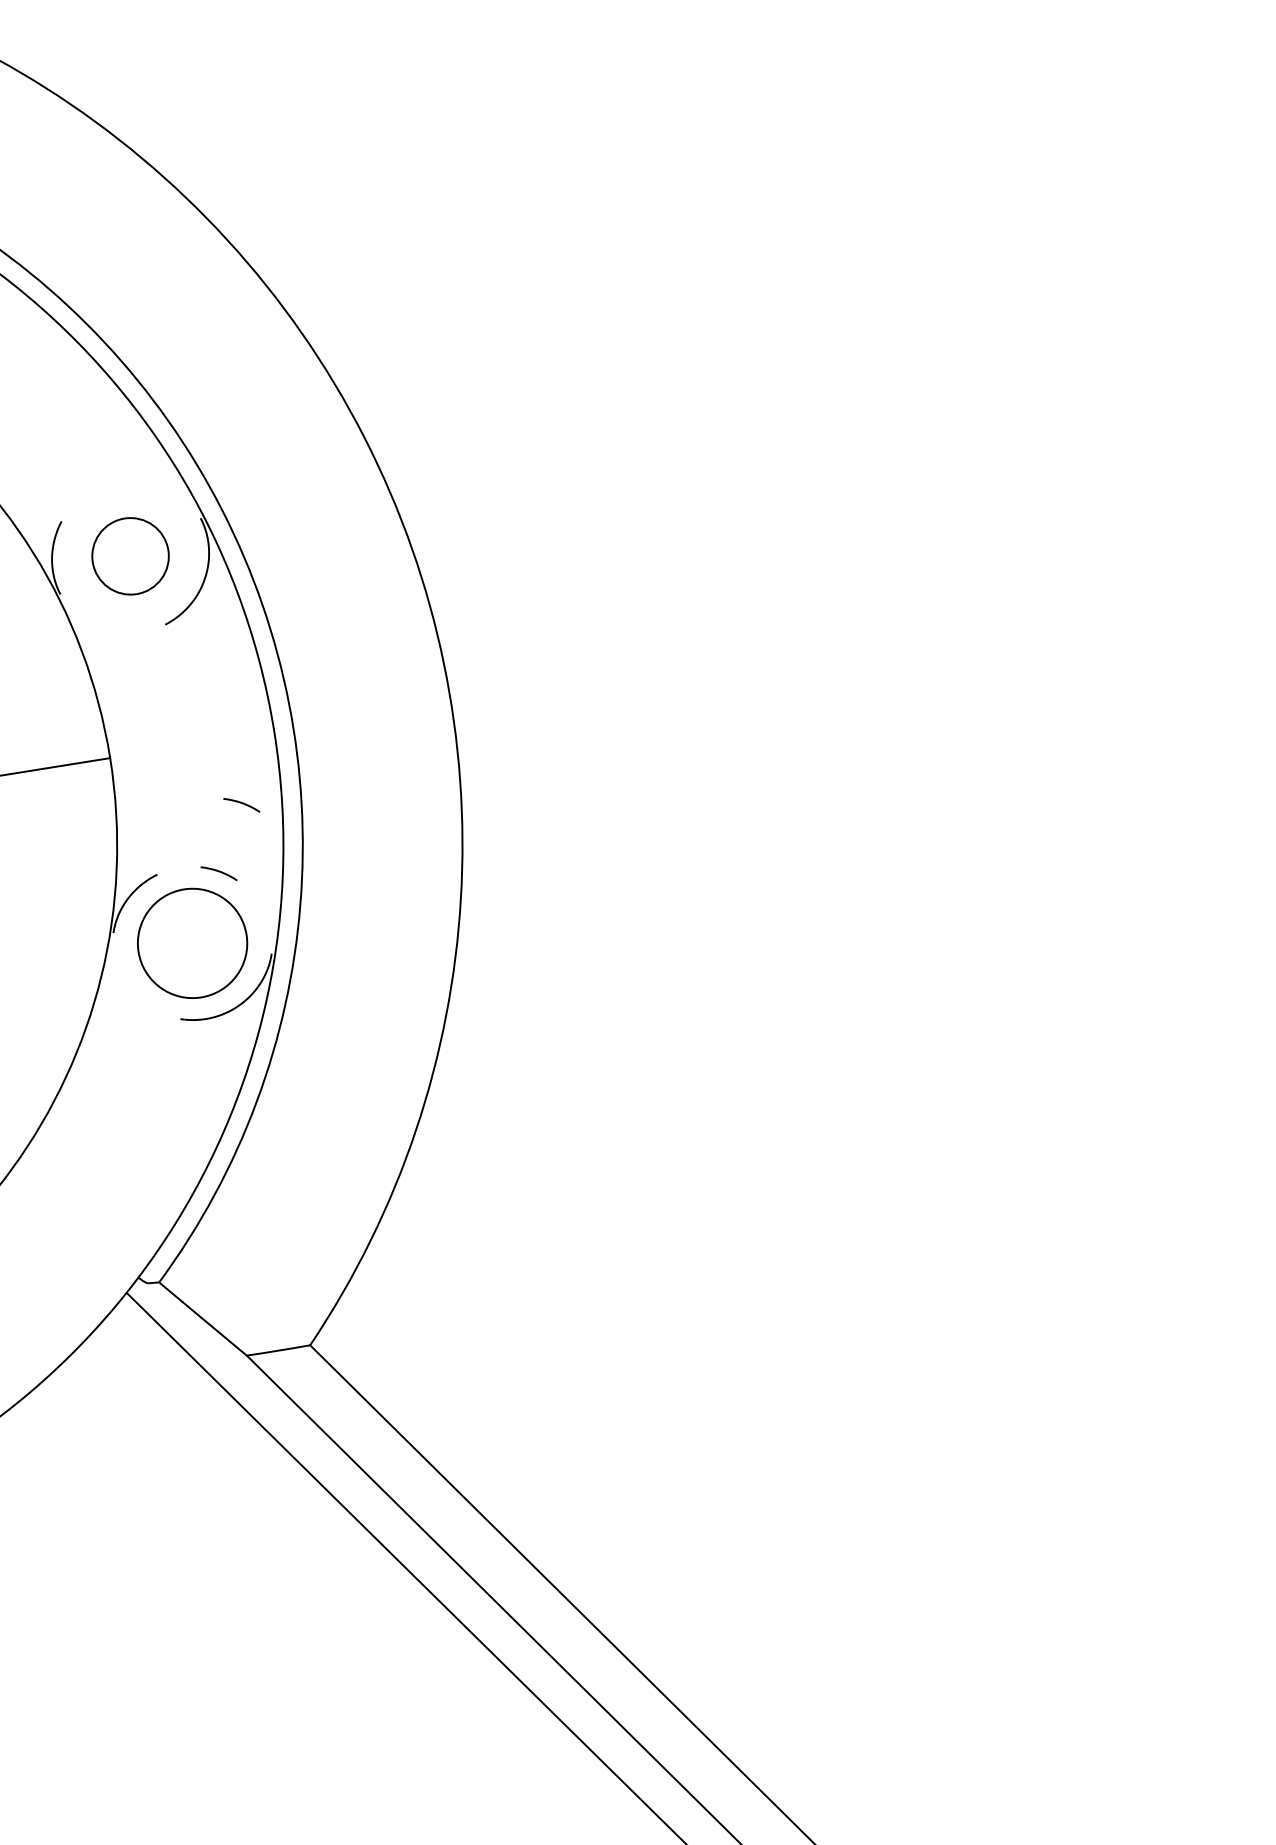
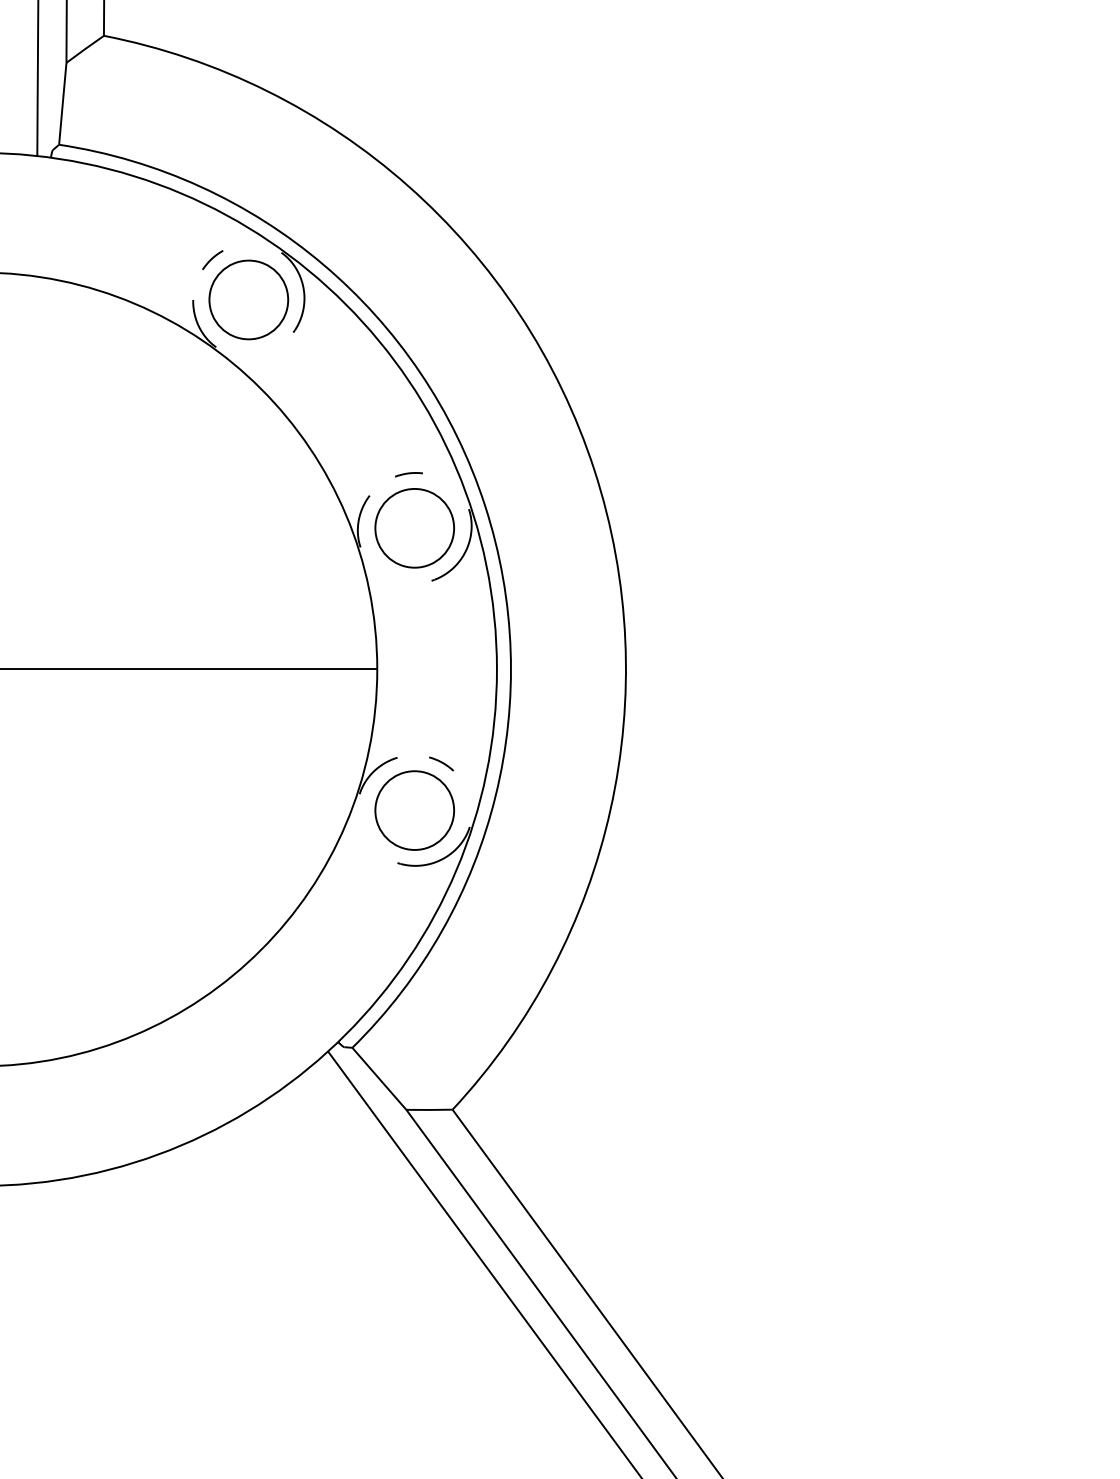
curve: (110, 483) -> (408, 474), added
circle: (130, 555) -> (414, 527), size x1.43
curve: (241, 804) -> (465, 717), removed

